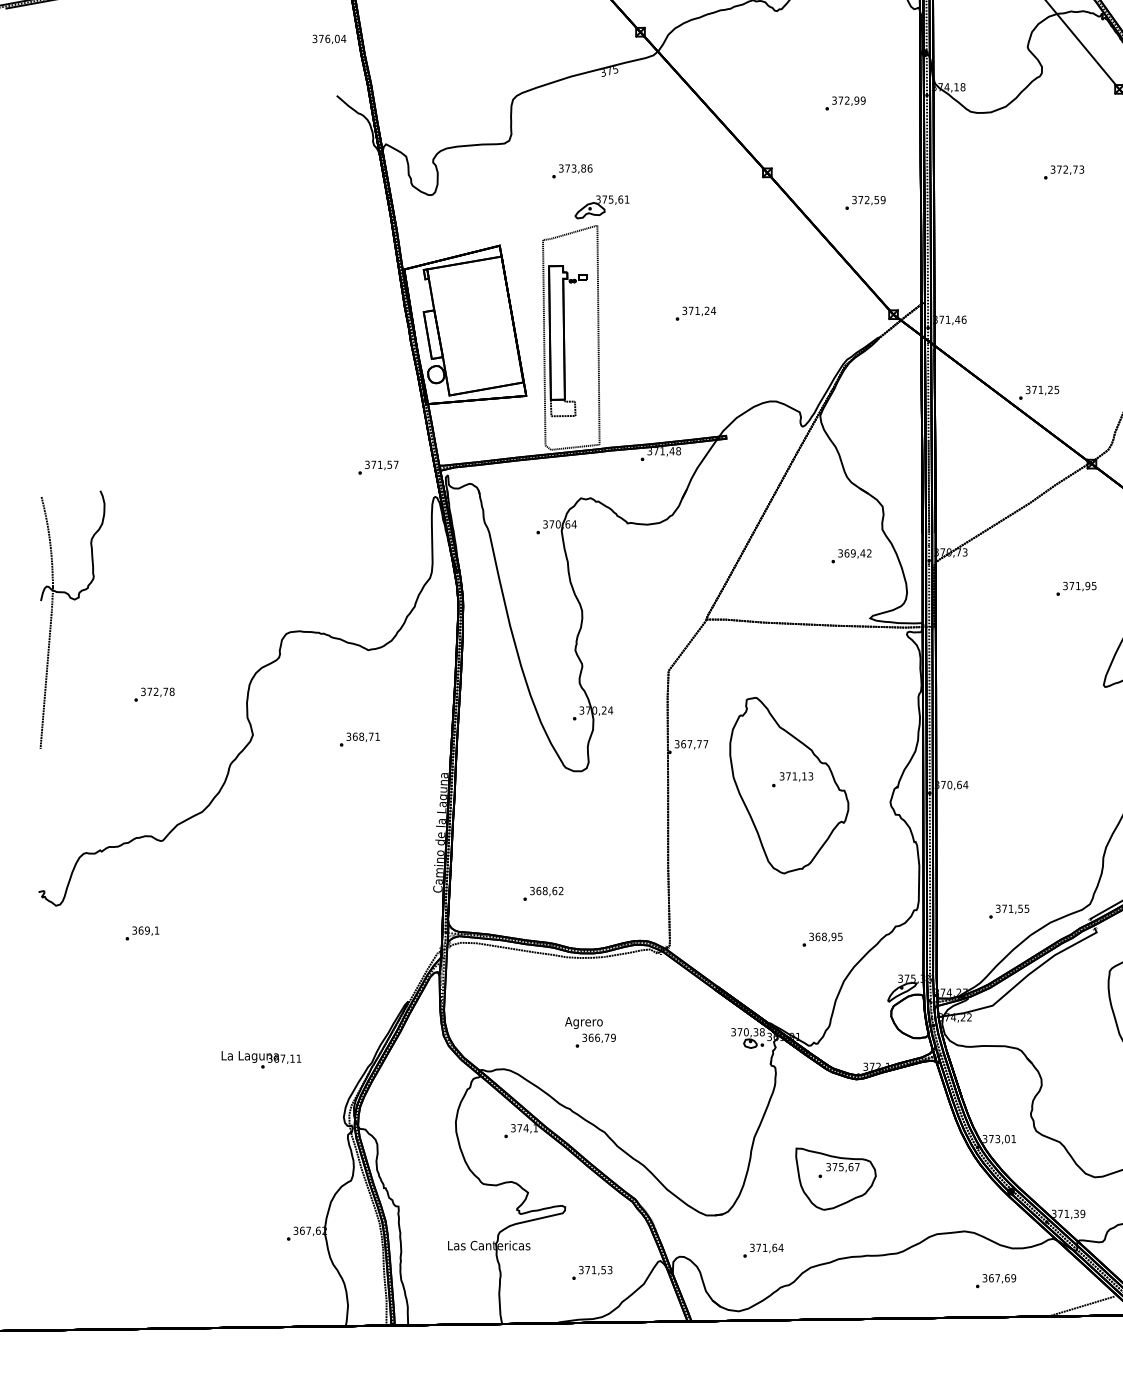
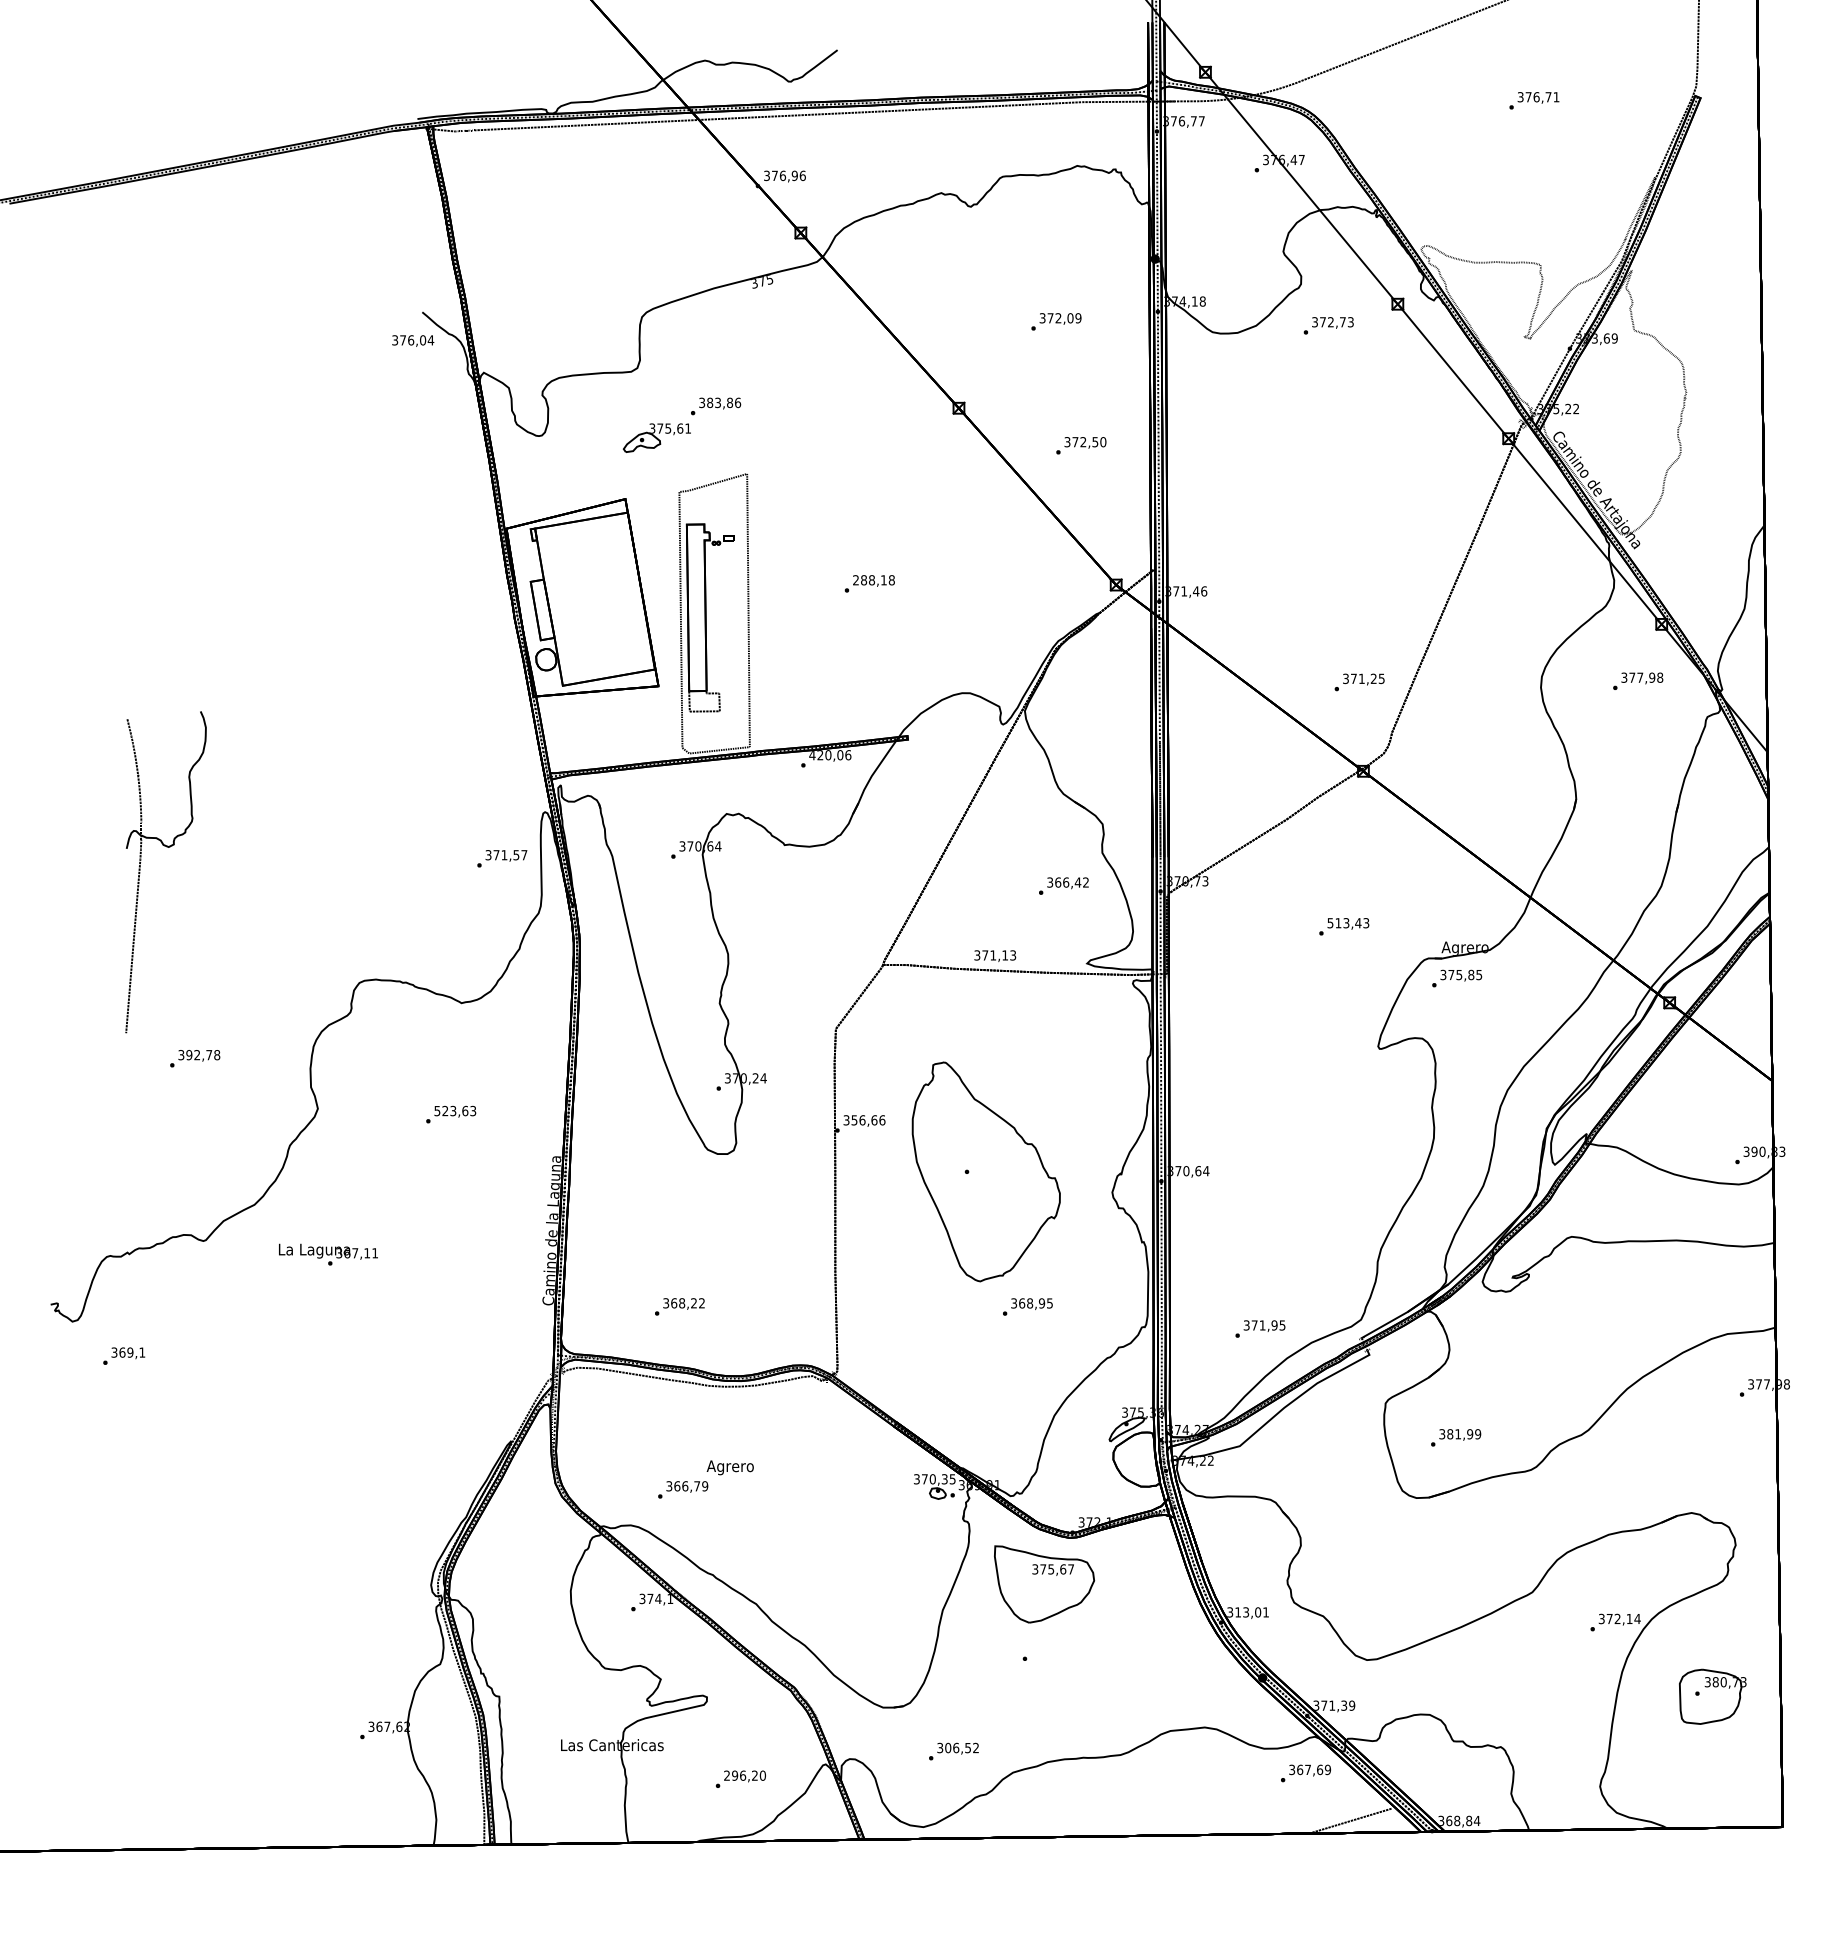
text: (329, 39) -> (413, 340), moved
text: (856, 100) -> (1070, 318), 372,99 -> 372,09
text: (567, 168) -> (710, 402), 373,86 -> 383,86
text: (1063, 172) -> (1328, 325), moved
text: (883, 200) -> (1103, 442), 372,59 -> 372,50
part: (601, 206) -> (656, 437), moved
text: (699, 311) -> (874, 580), 371,24 -> 288,18
text: (1039, 392) -> (1359, 682), moved
text: (664, 451) -> (830, 755), 371,48 -> 420,06
text: (378, 467) -> (502, 858), moved
text: (853, 553) -> (1066, 882), 369,42 -> 366,42
text: (1079, 586) -> (1348, 923), 371,95 -> 513,43
part: (52, 619) -> (140, 872), moved
text: (149, 692) -> (189, 1055), 372,78 -> 392,78
text: (363, 736) -> (455, 1110), 368,71 -> 523,63
text: (694, 744) -> (868, 1120), 367,77 -> 356,66
text: (796, 776) -> (995, 955), moved
text: (555, 891) -> (694, 1303), 368,62 -> 368,22
text: (1020, 908) -> (1274, 1325), 371,55 -> 371,95
text: (142, 932) -> (124, 1355), moved
text: (822, 939) -> (1027, 1306), moved
text: (762, 1032) -> (952, 1479), 370,38 -> 370,35
text: (596, 1040) -> (683, 1489), moved
text: (261, 1059) -> (328, 1254), moved
text: (990, 1139) -> (1237, 1612), 373,01 -> 313,01
part: (836, 1179) -> (1044, 1584), moved
text: (770, 1247) -> (962, 1747), 371,64 -> 306,52
text: (596, 1269) -> (745, 1775), 371,53 -> 296,20
text: (995, 1281) -> (1305, 1773), moved

